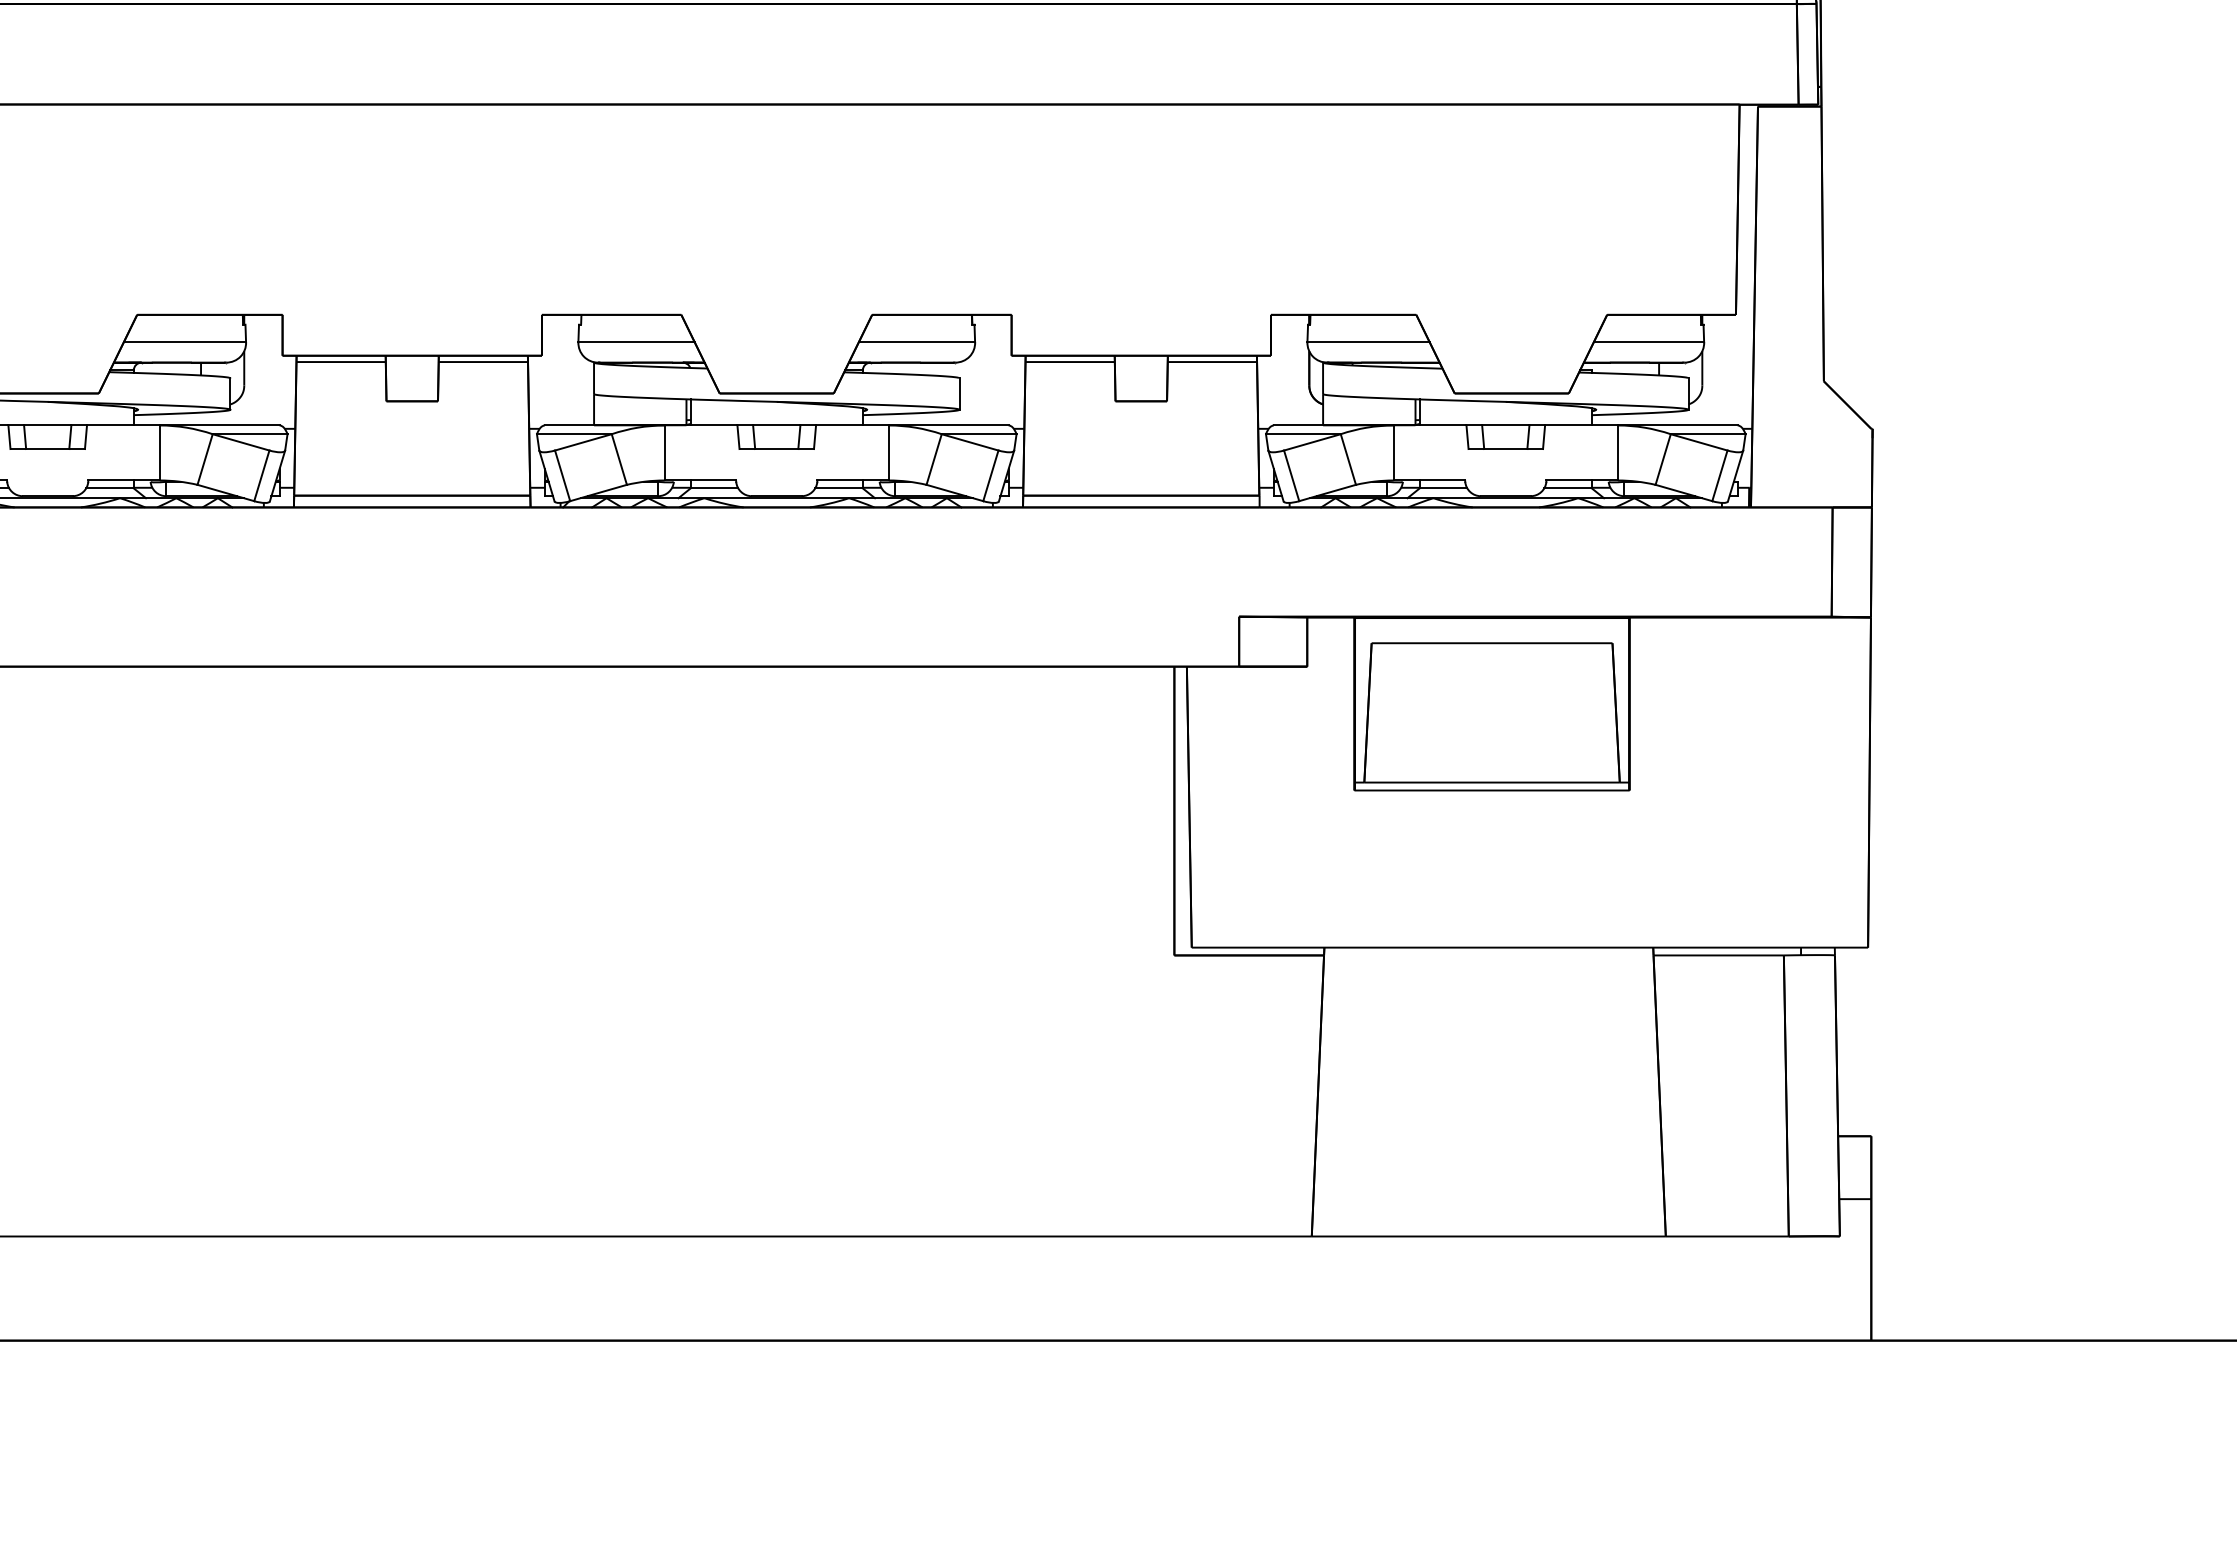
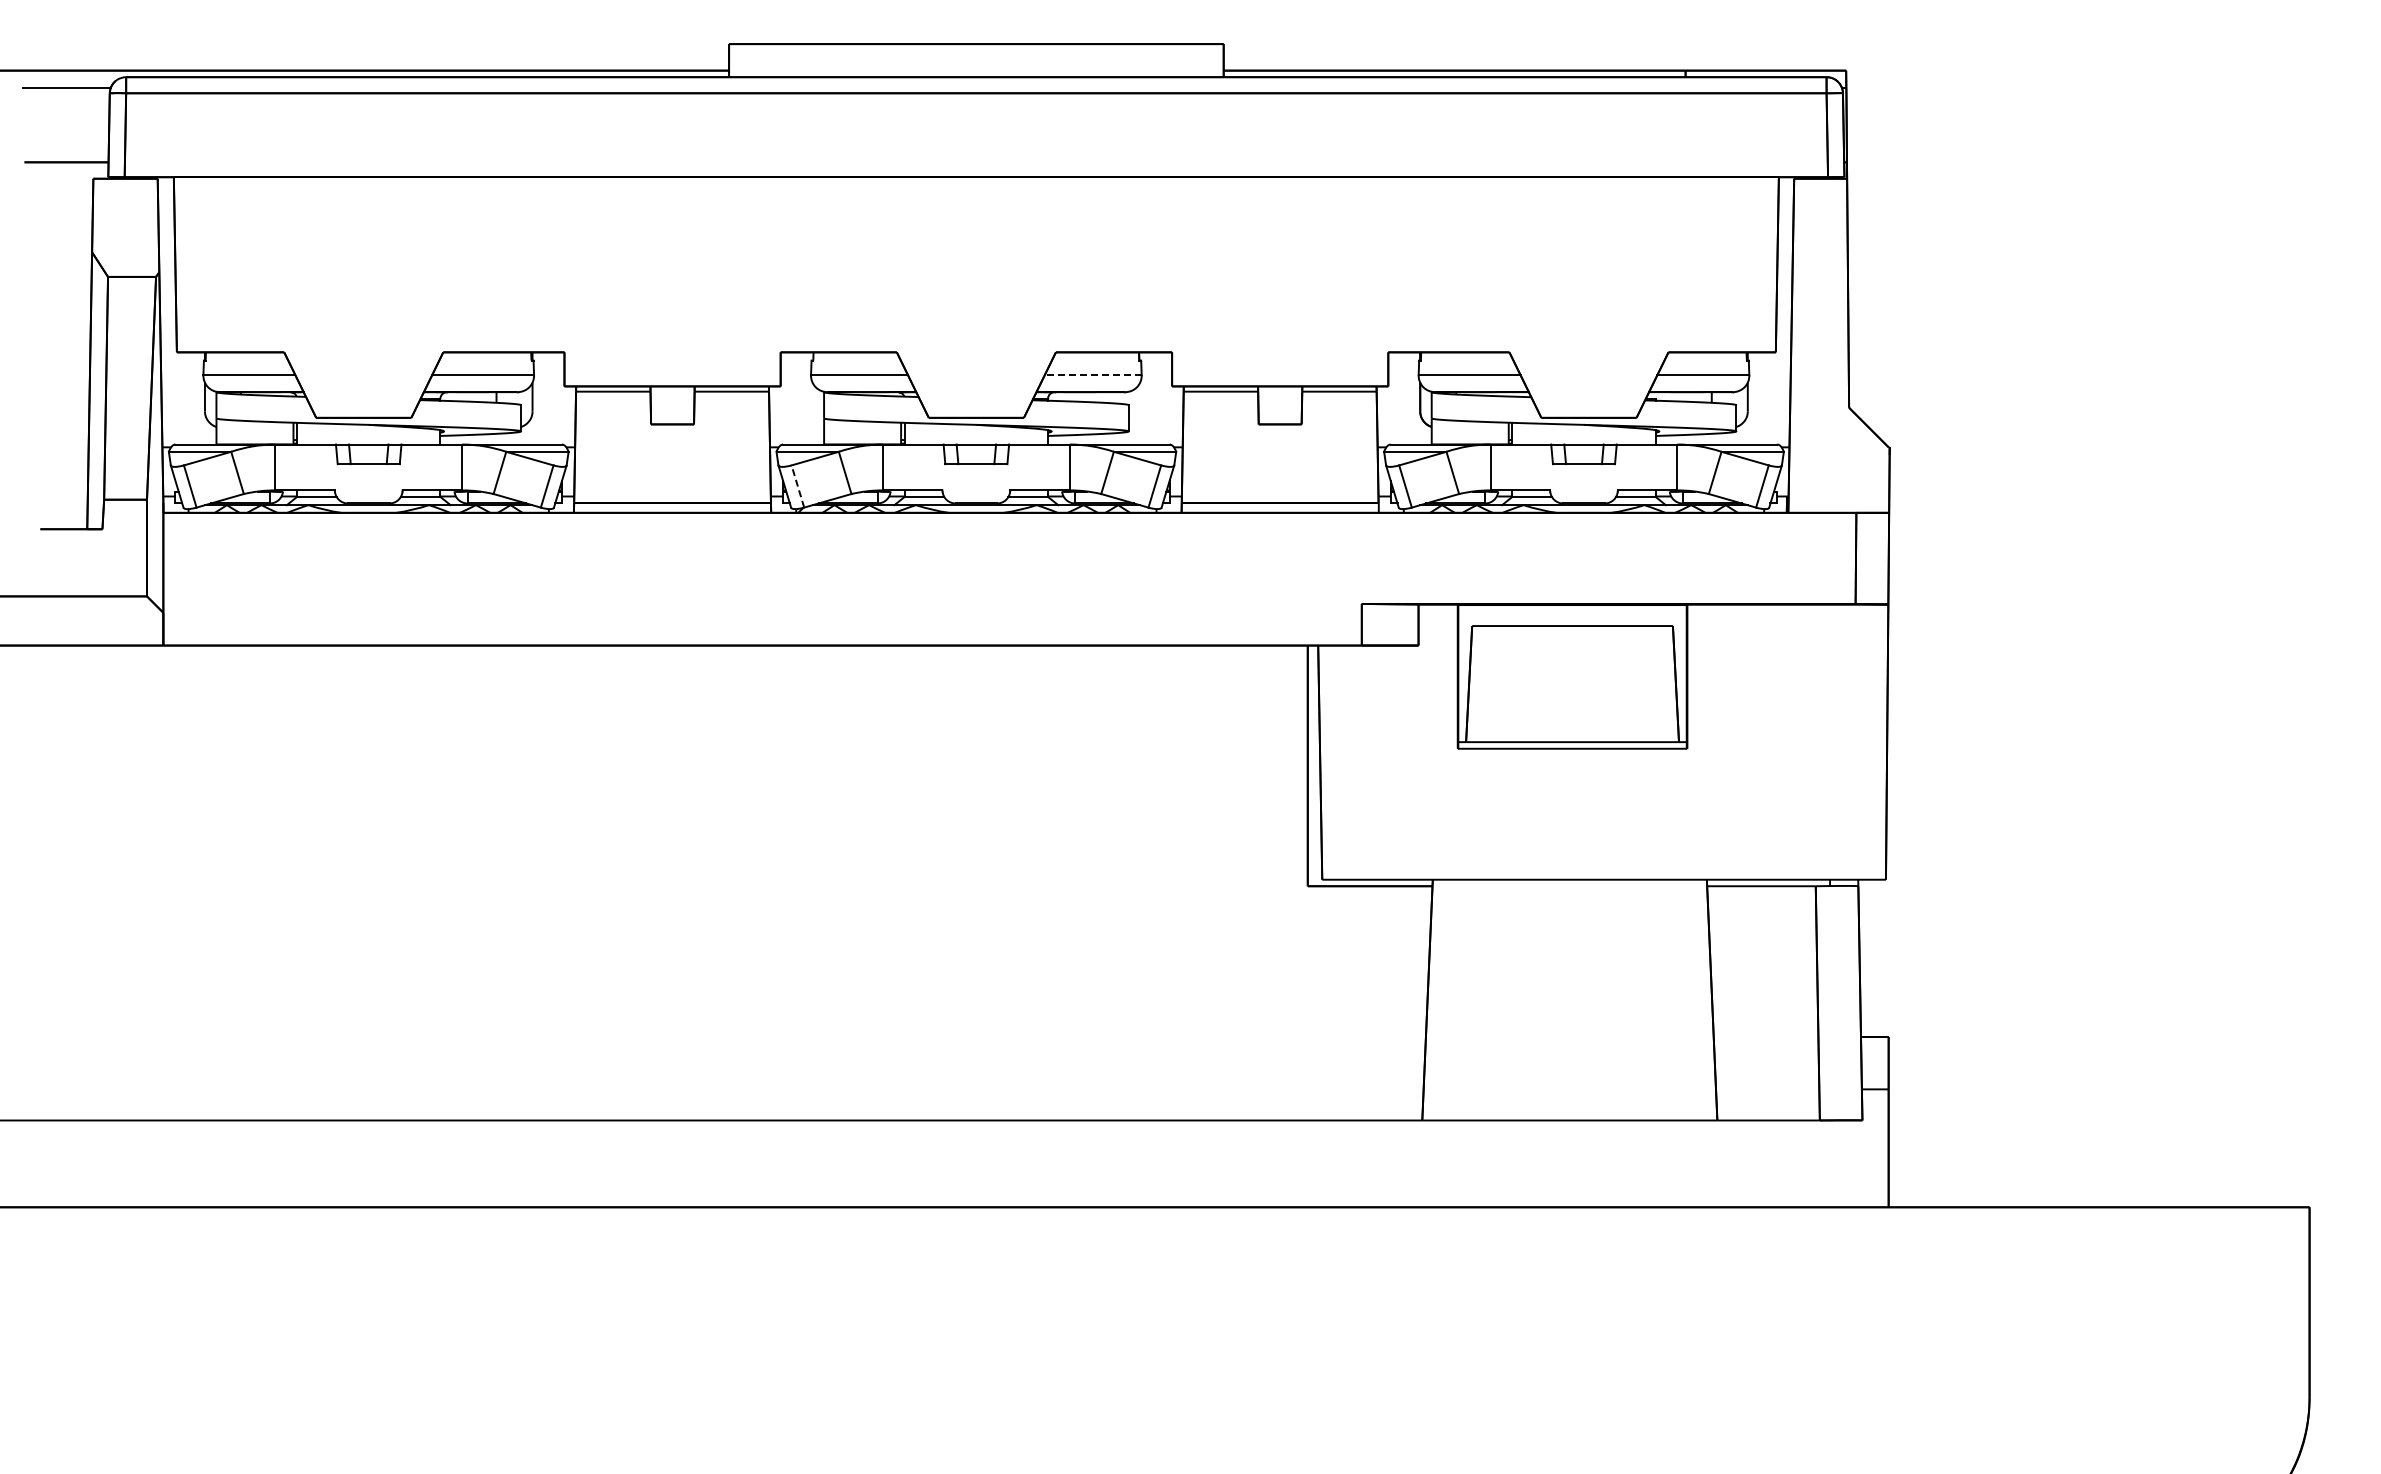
line: (916, 342) -> (1092, 375), solid -> dashed
line: (562, 475) -> (797, 486), solid -> dashed

